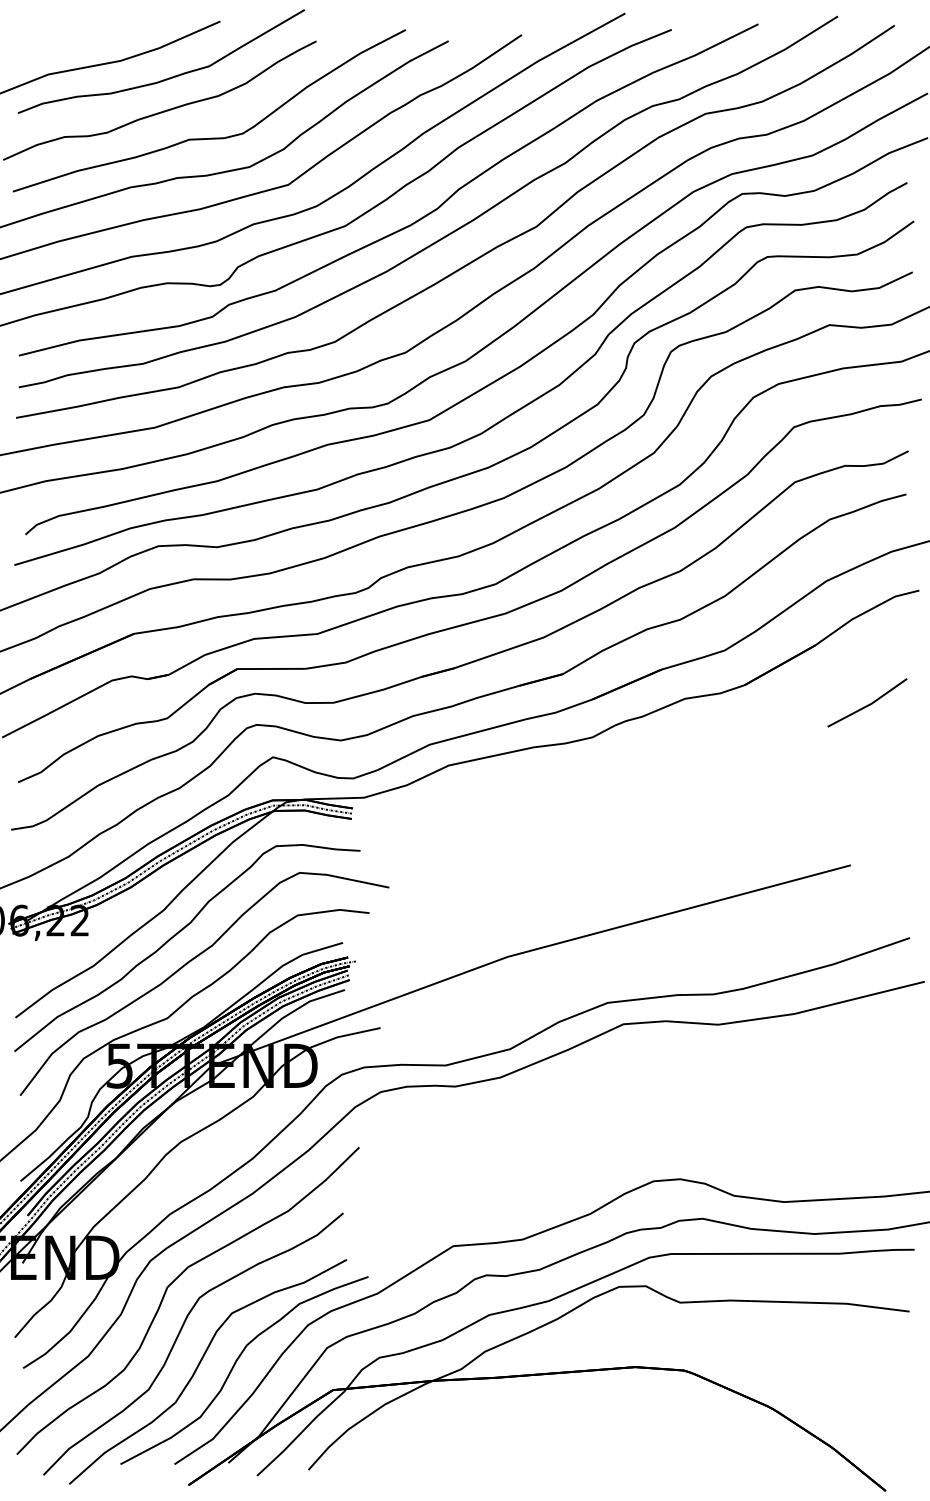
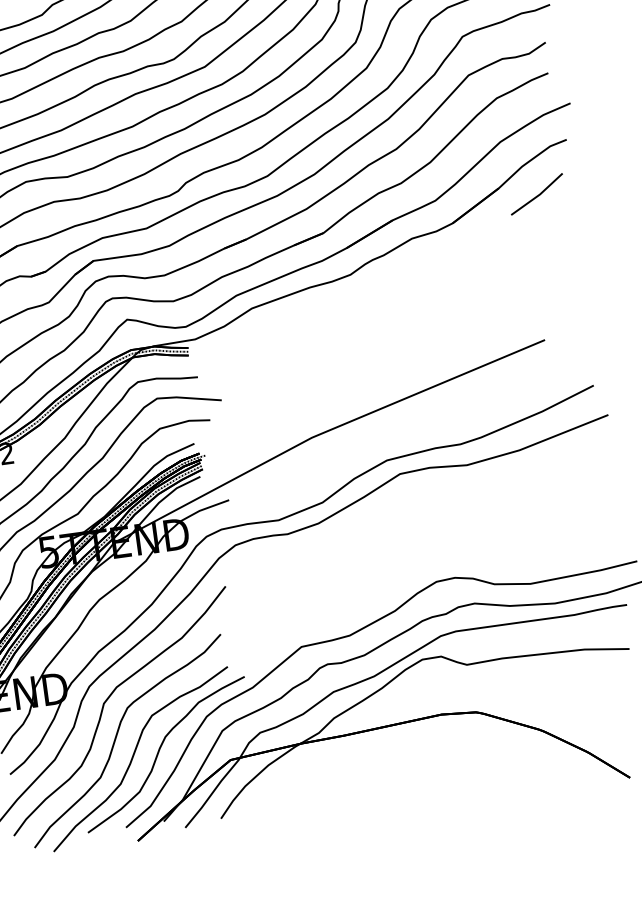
line: (867, 704) -> (537, 195), moved

